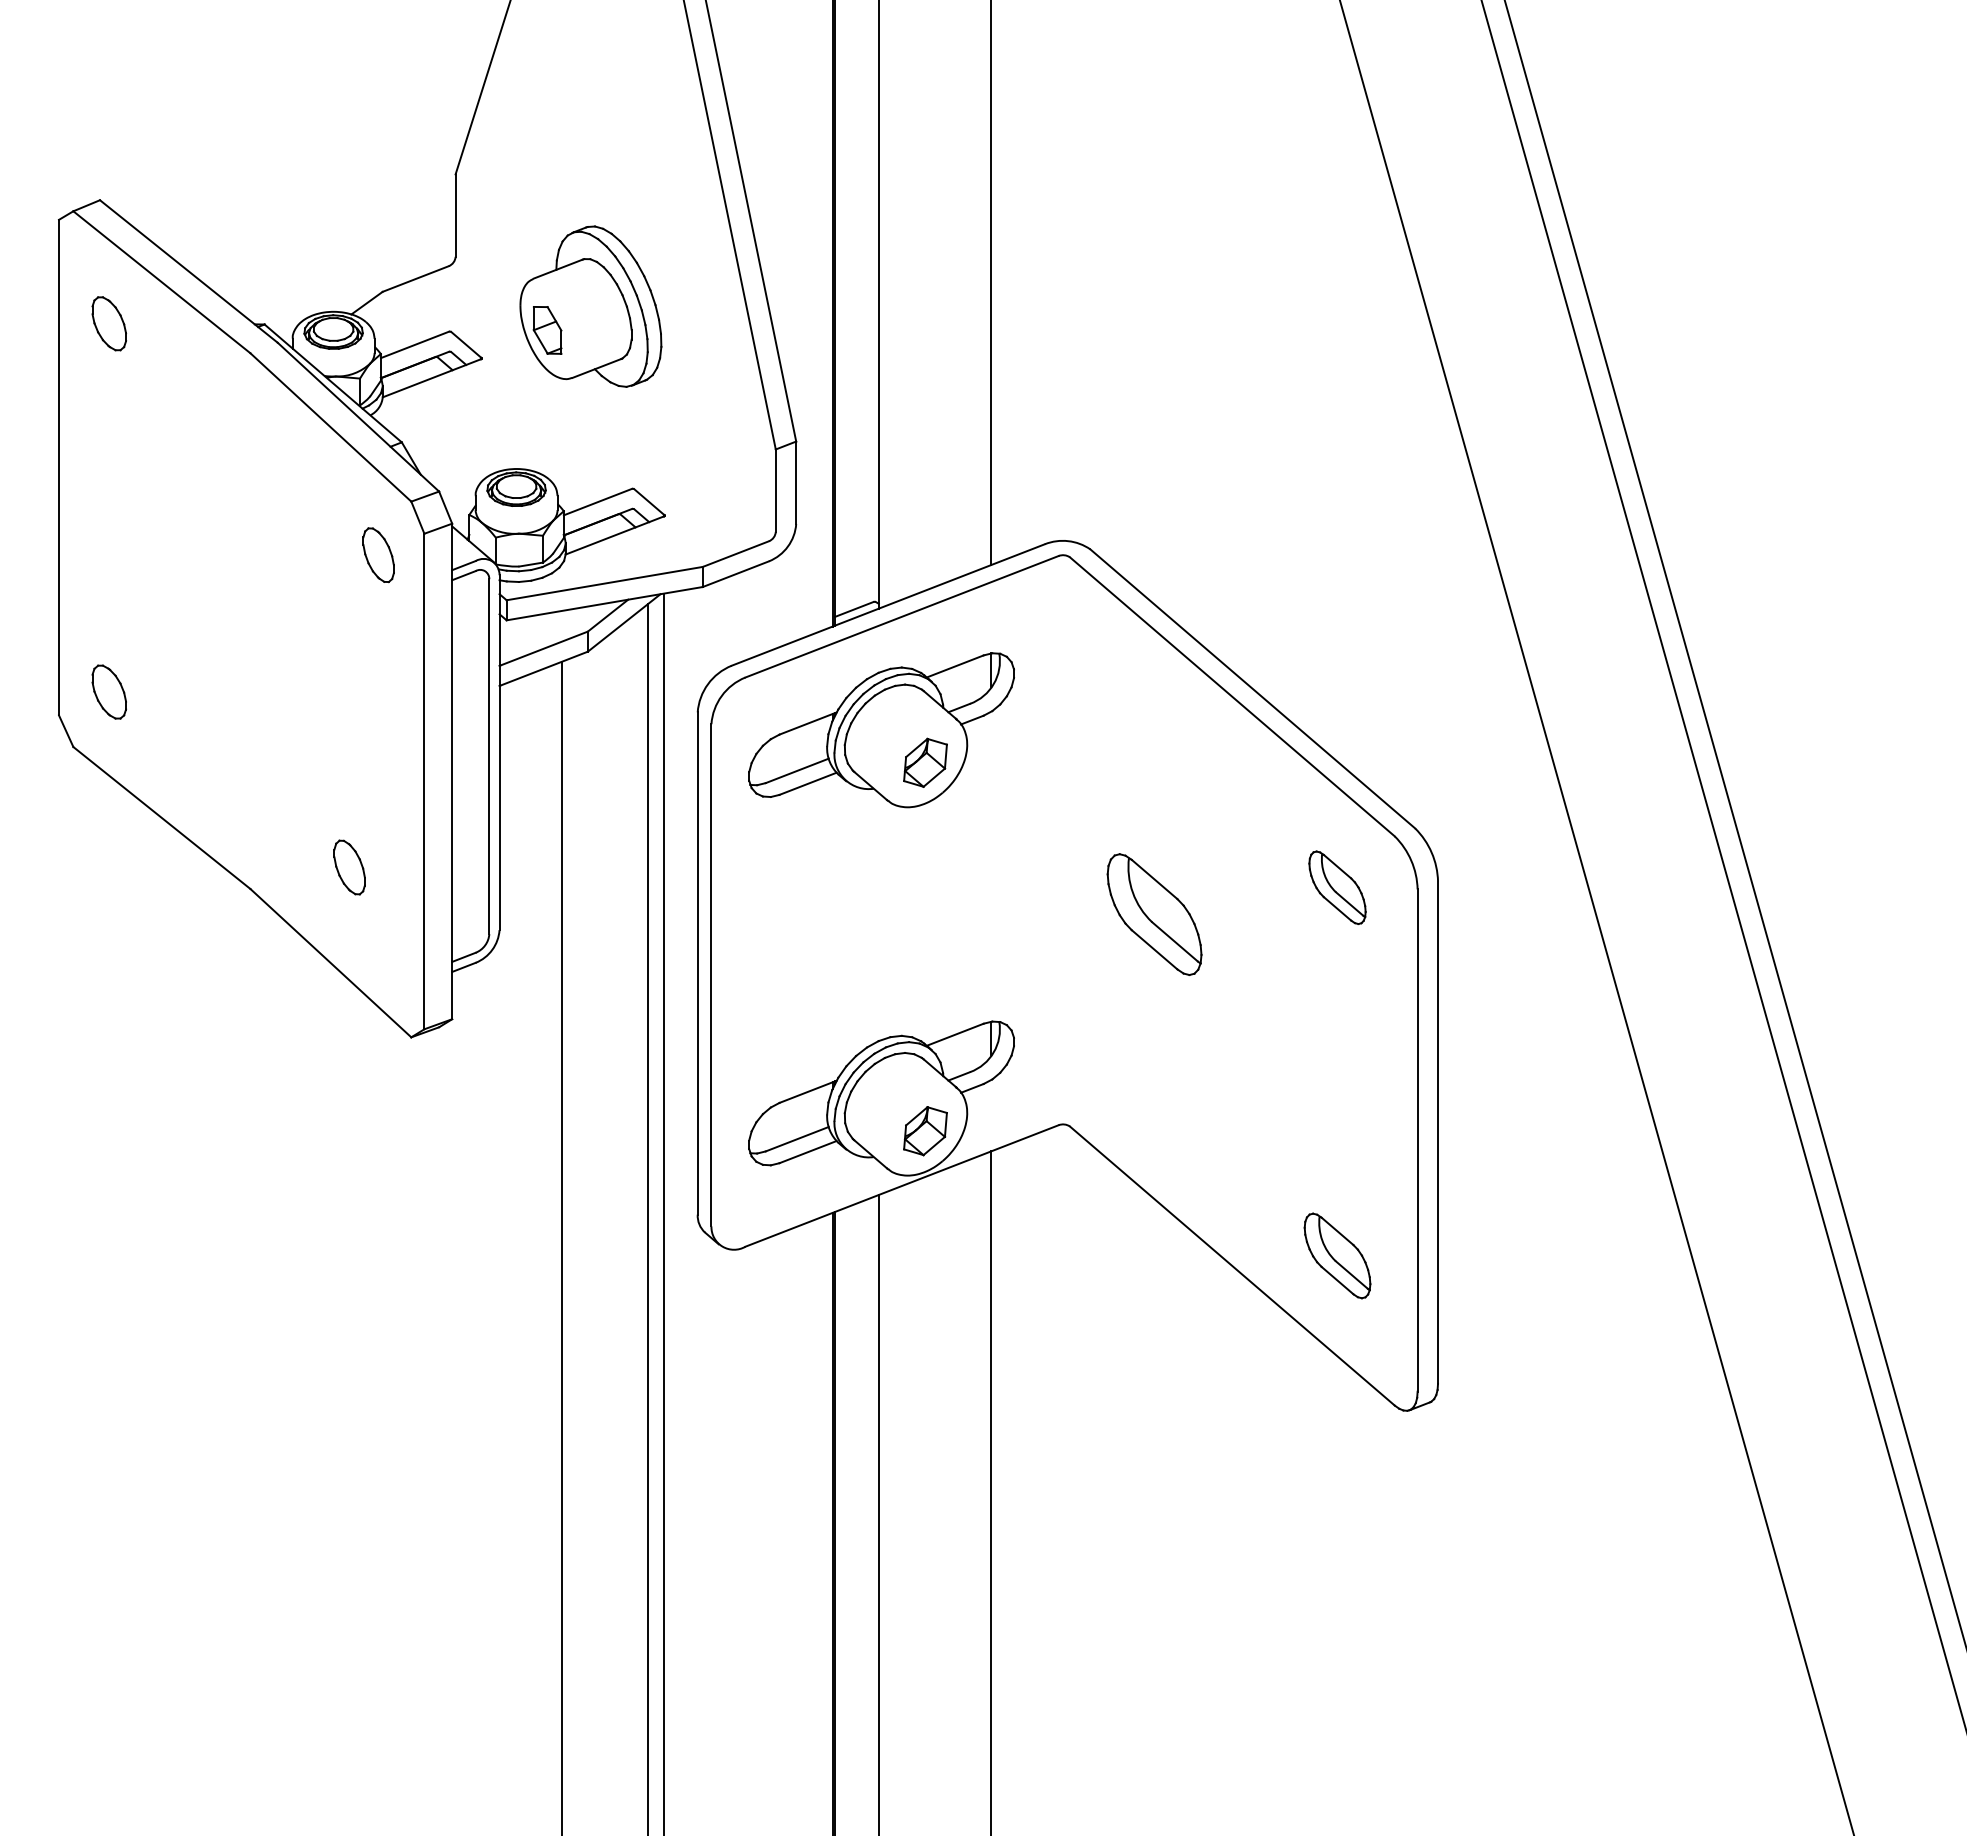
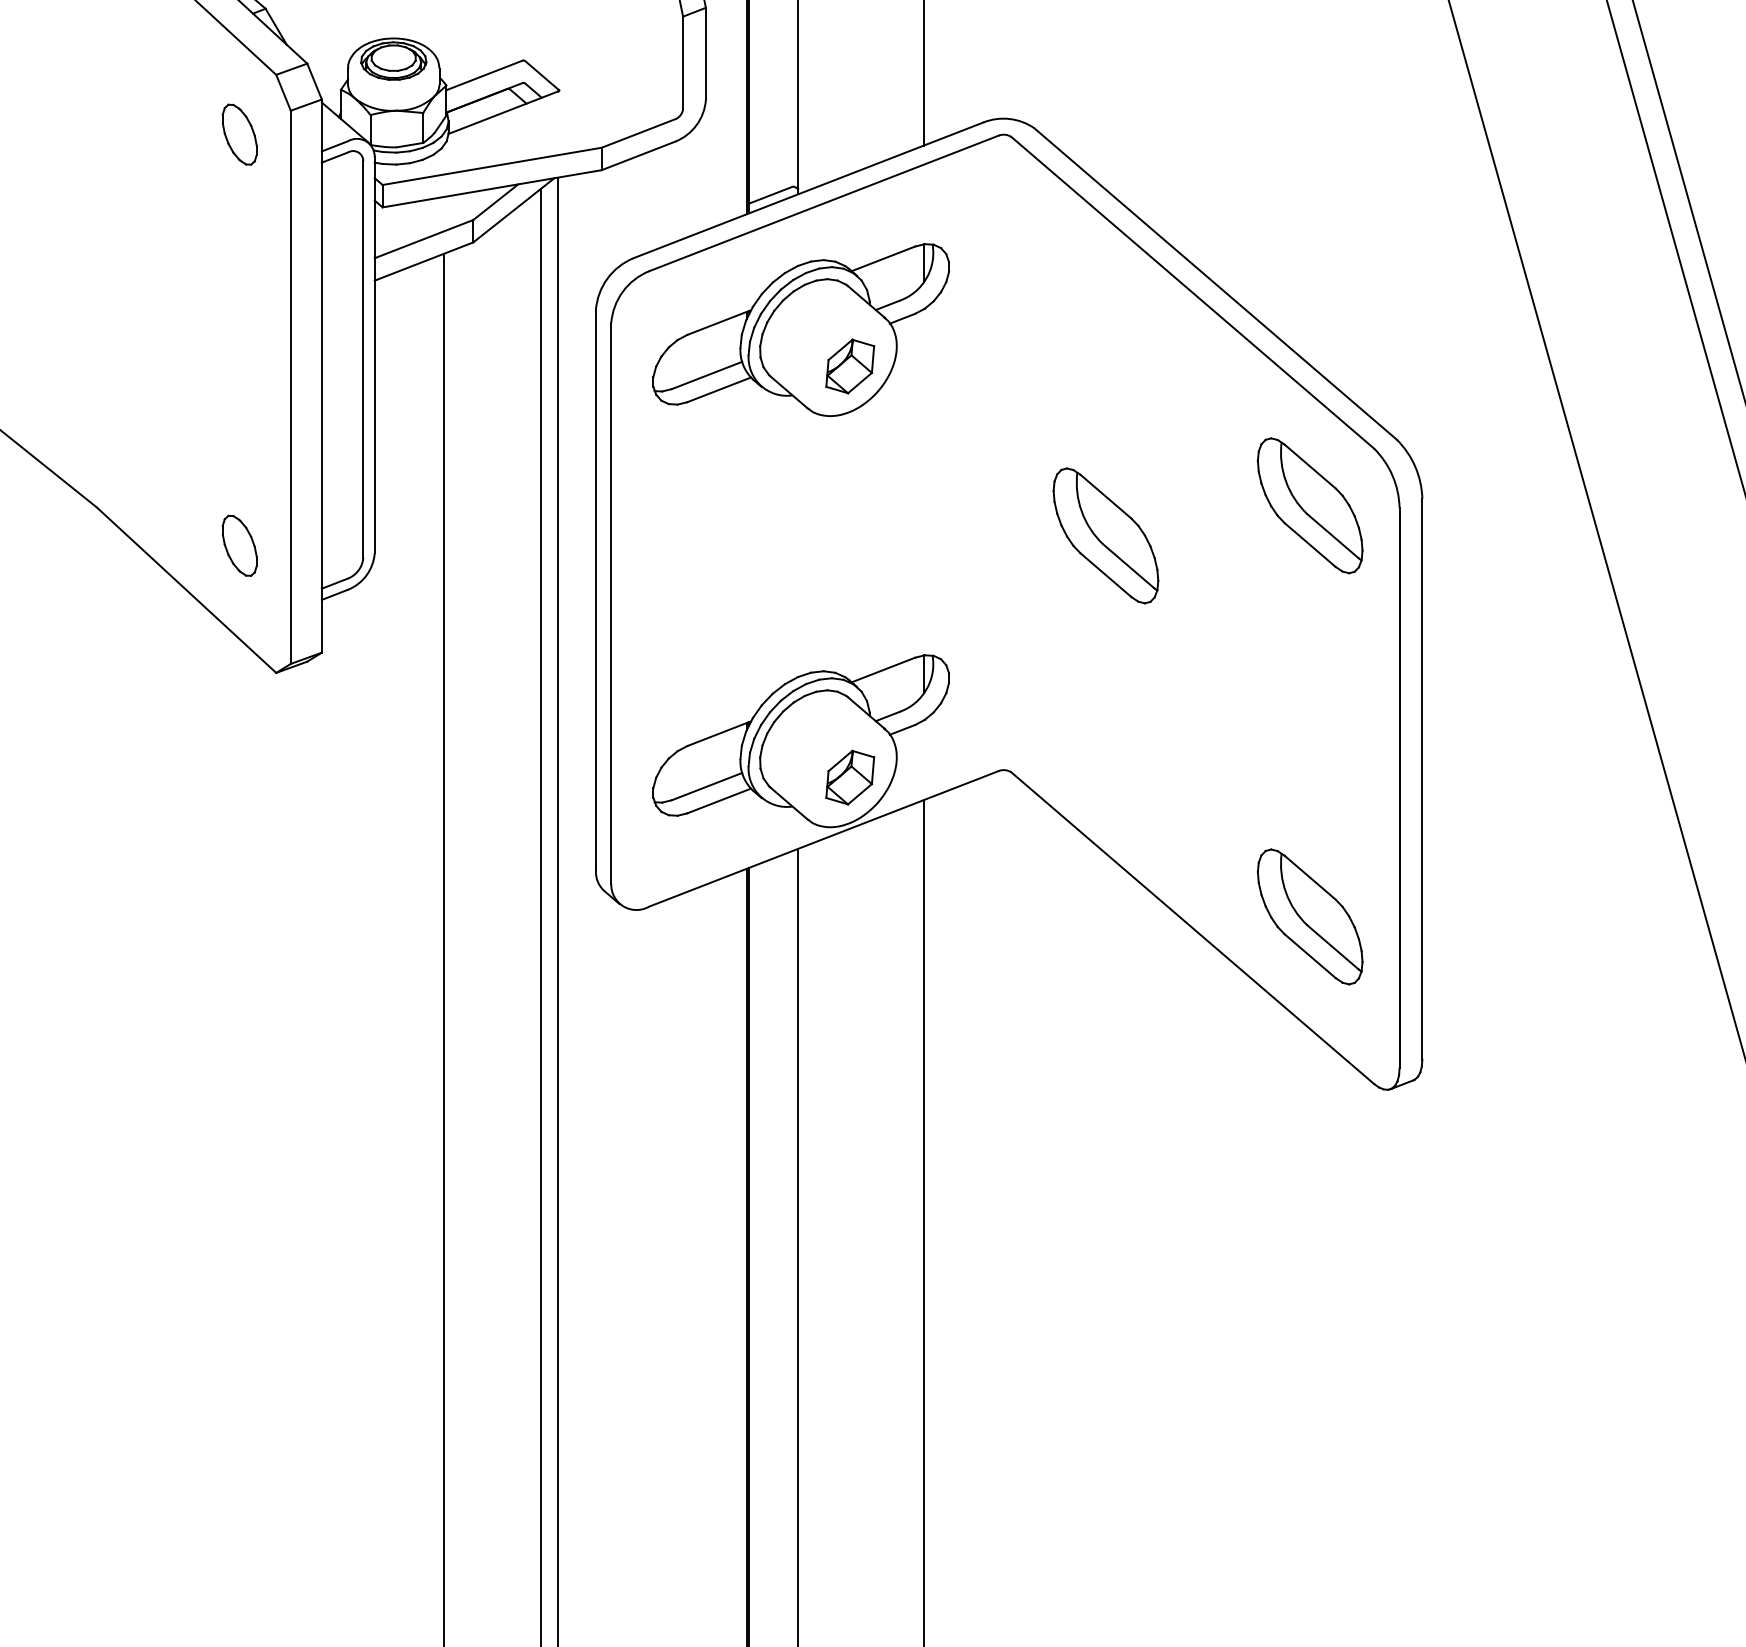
part: (349, 867) -> (239, 545), moved
part: (1337, 887) -> (1310, 505), size x1.67
part: (1337, 1255) -> (1310, 916), size x1.43

